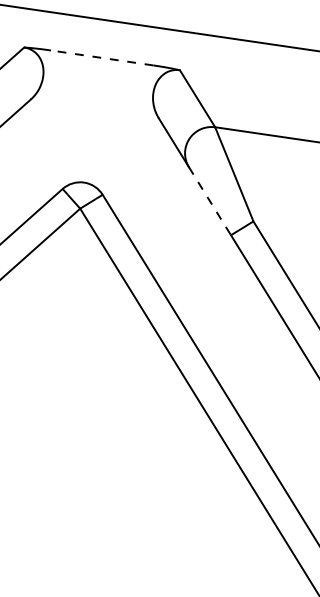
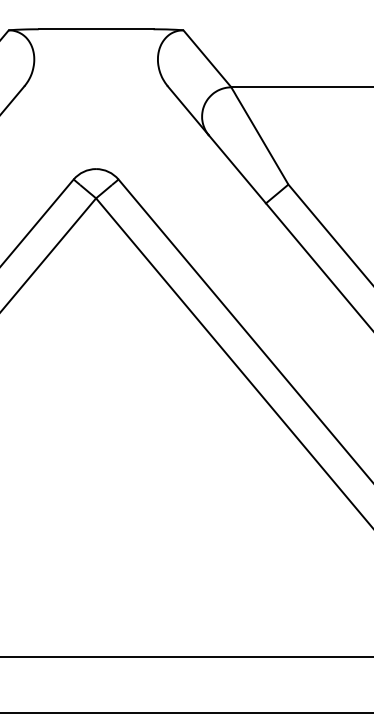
line: (101, 58) -> (95, 29), dashed -> solid
line: (210, 201) -> (237, 169), dashed -> solid

